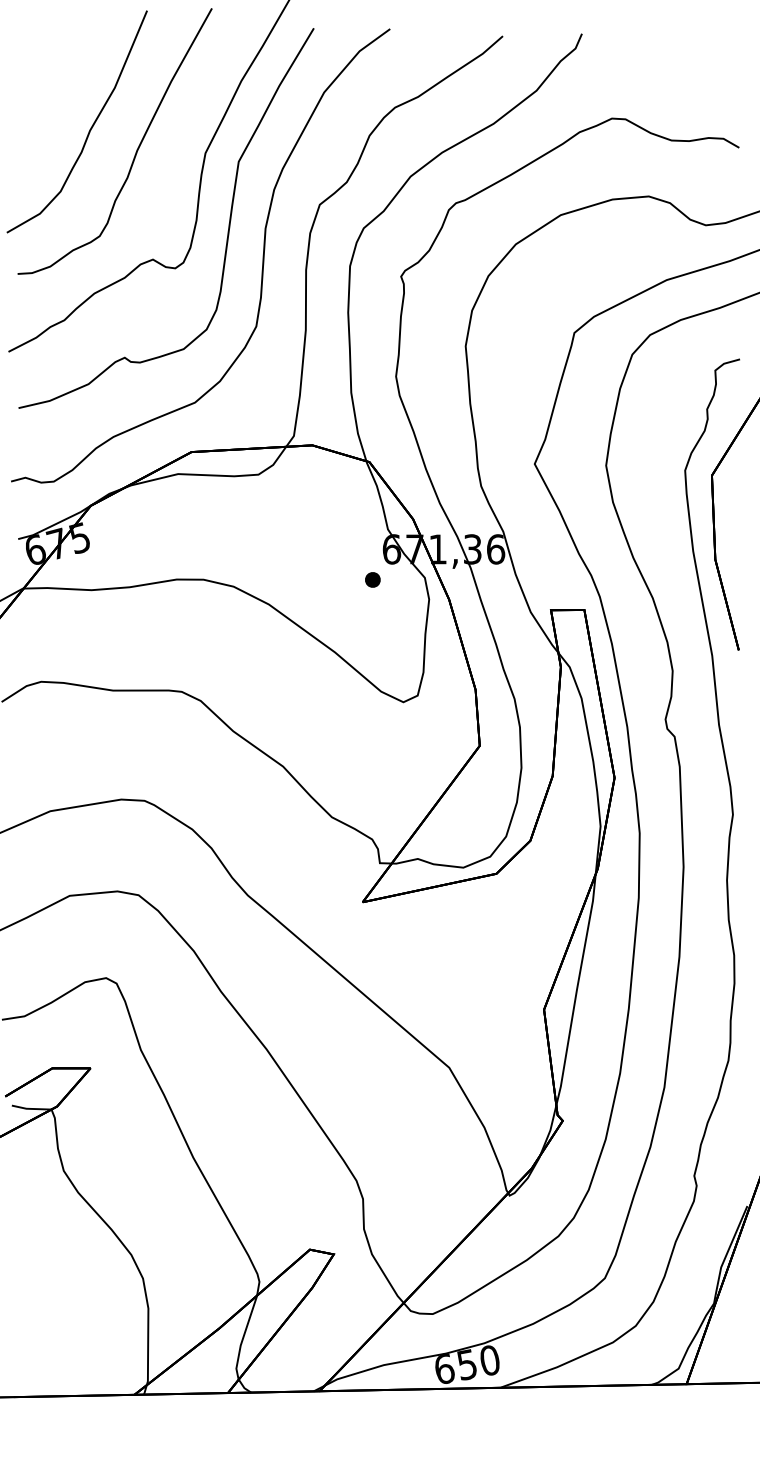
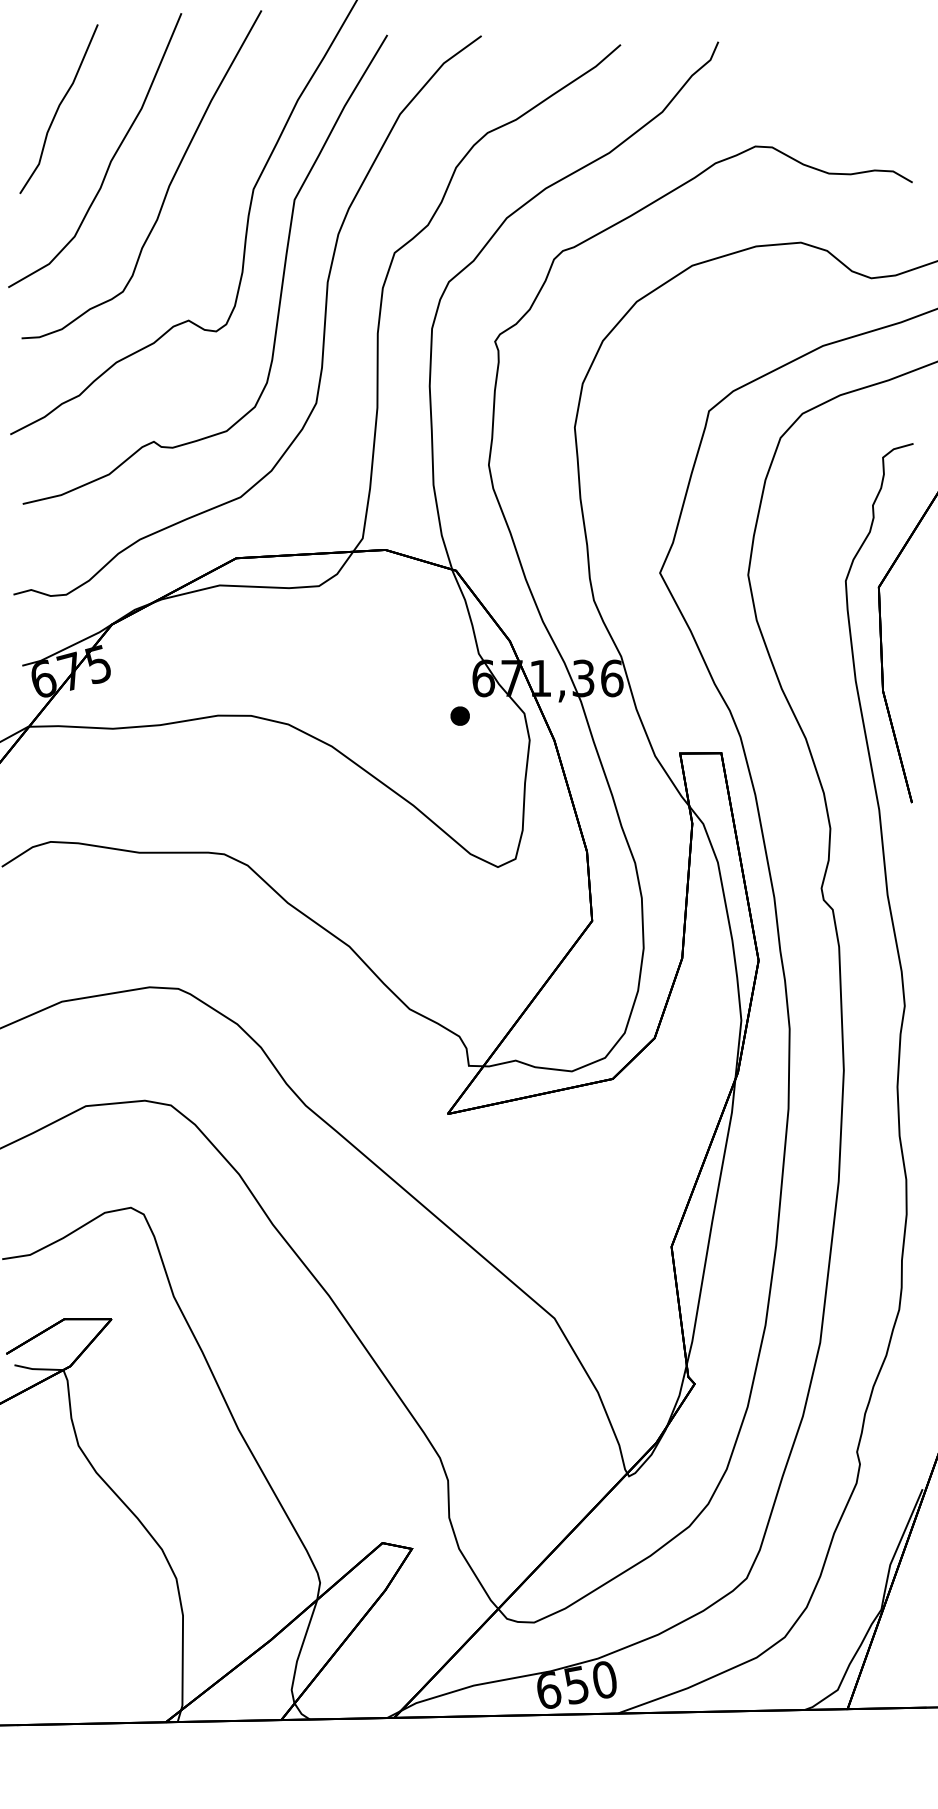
curve: (47, 87) -> (58, 108), added

